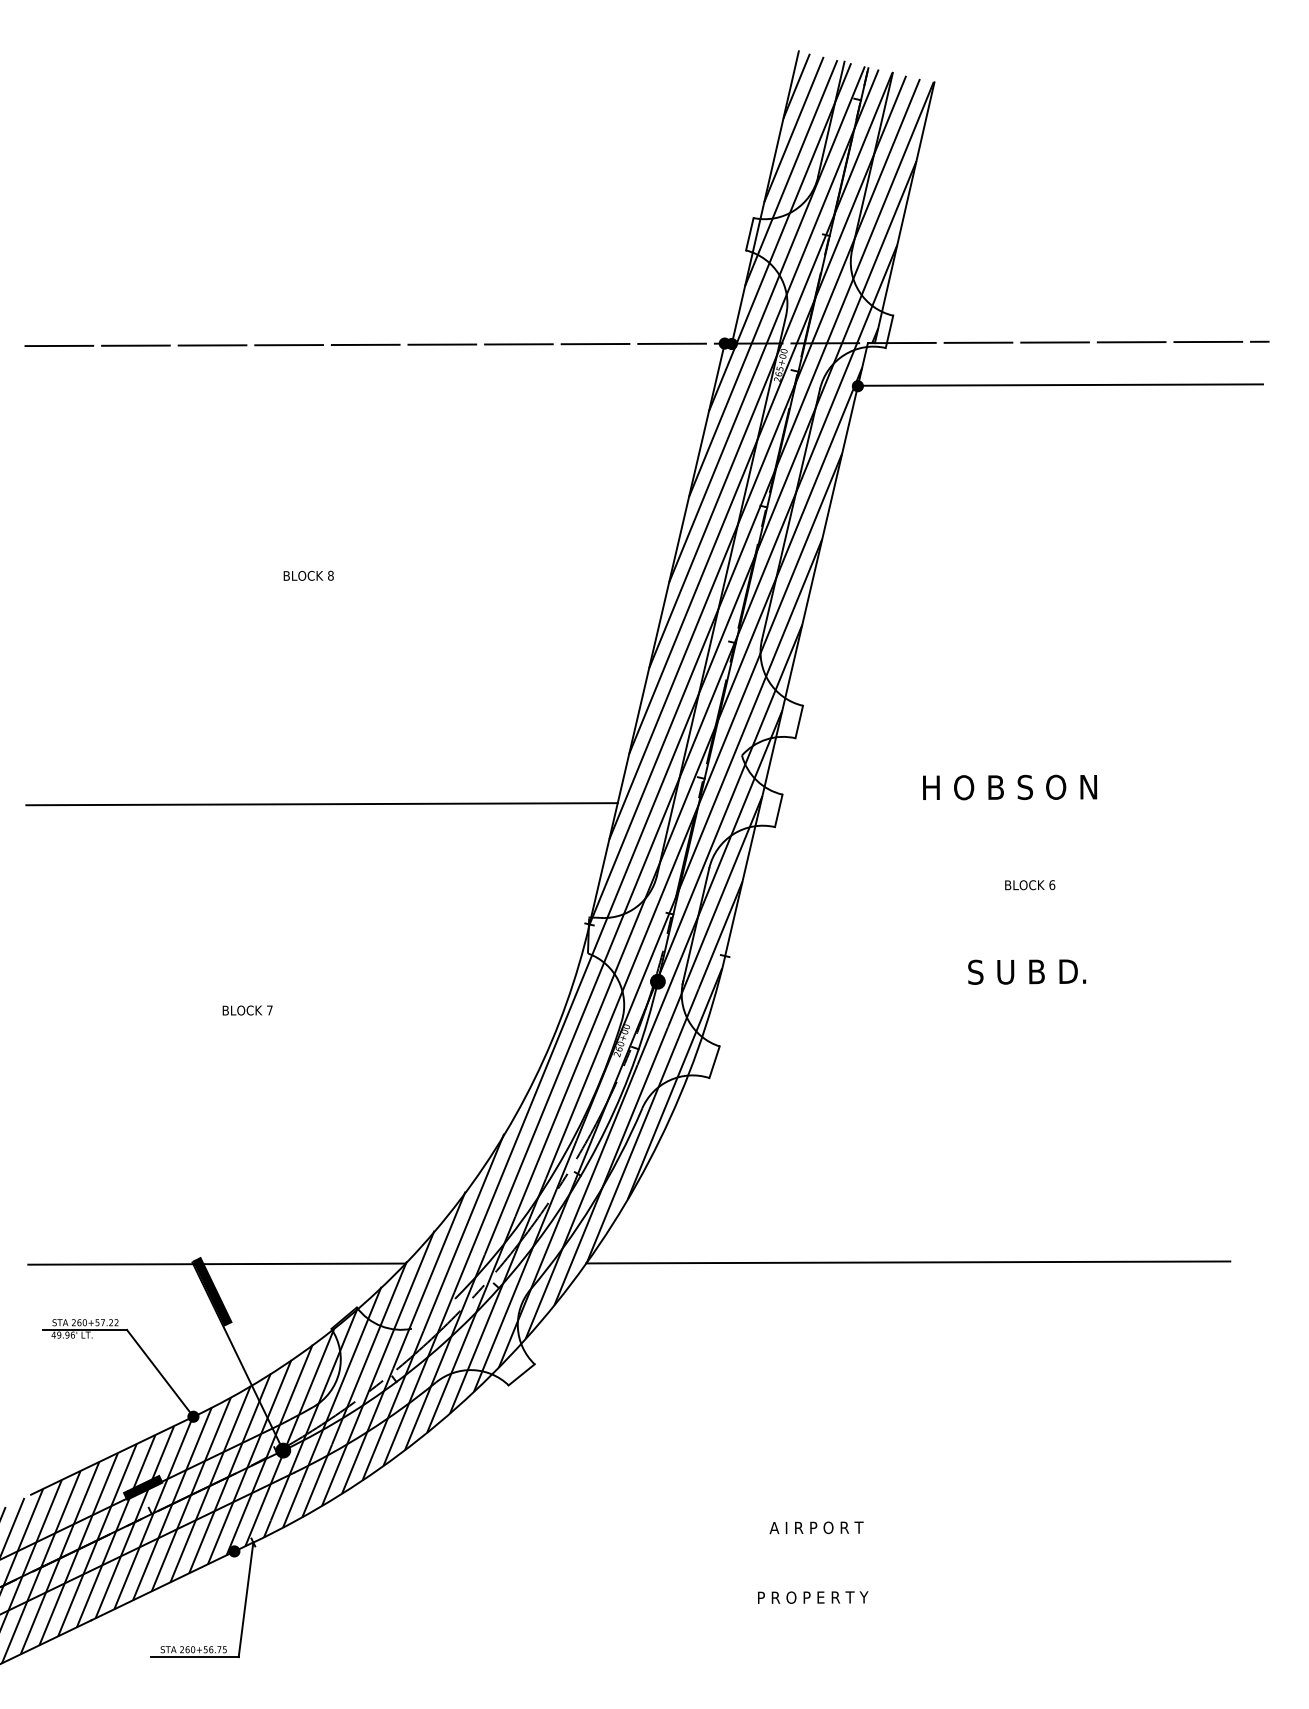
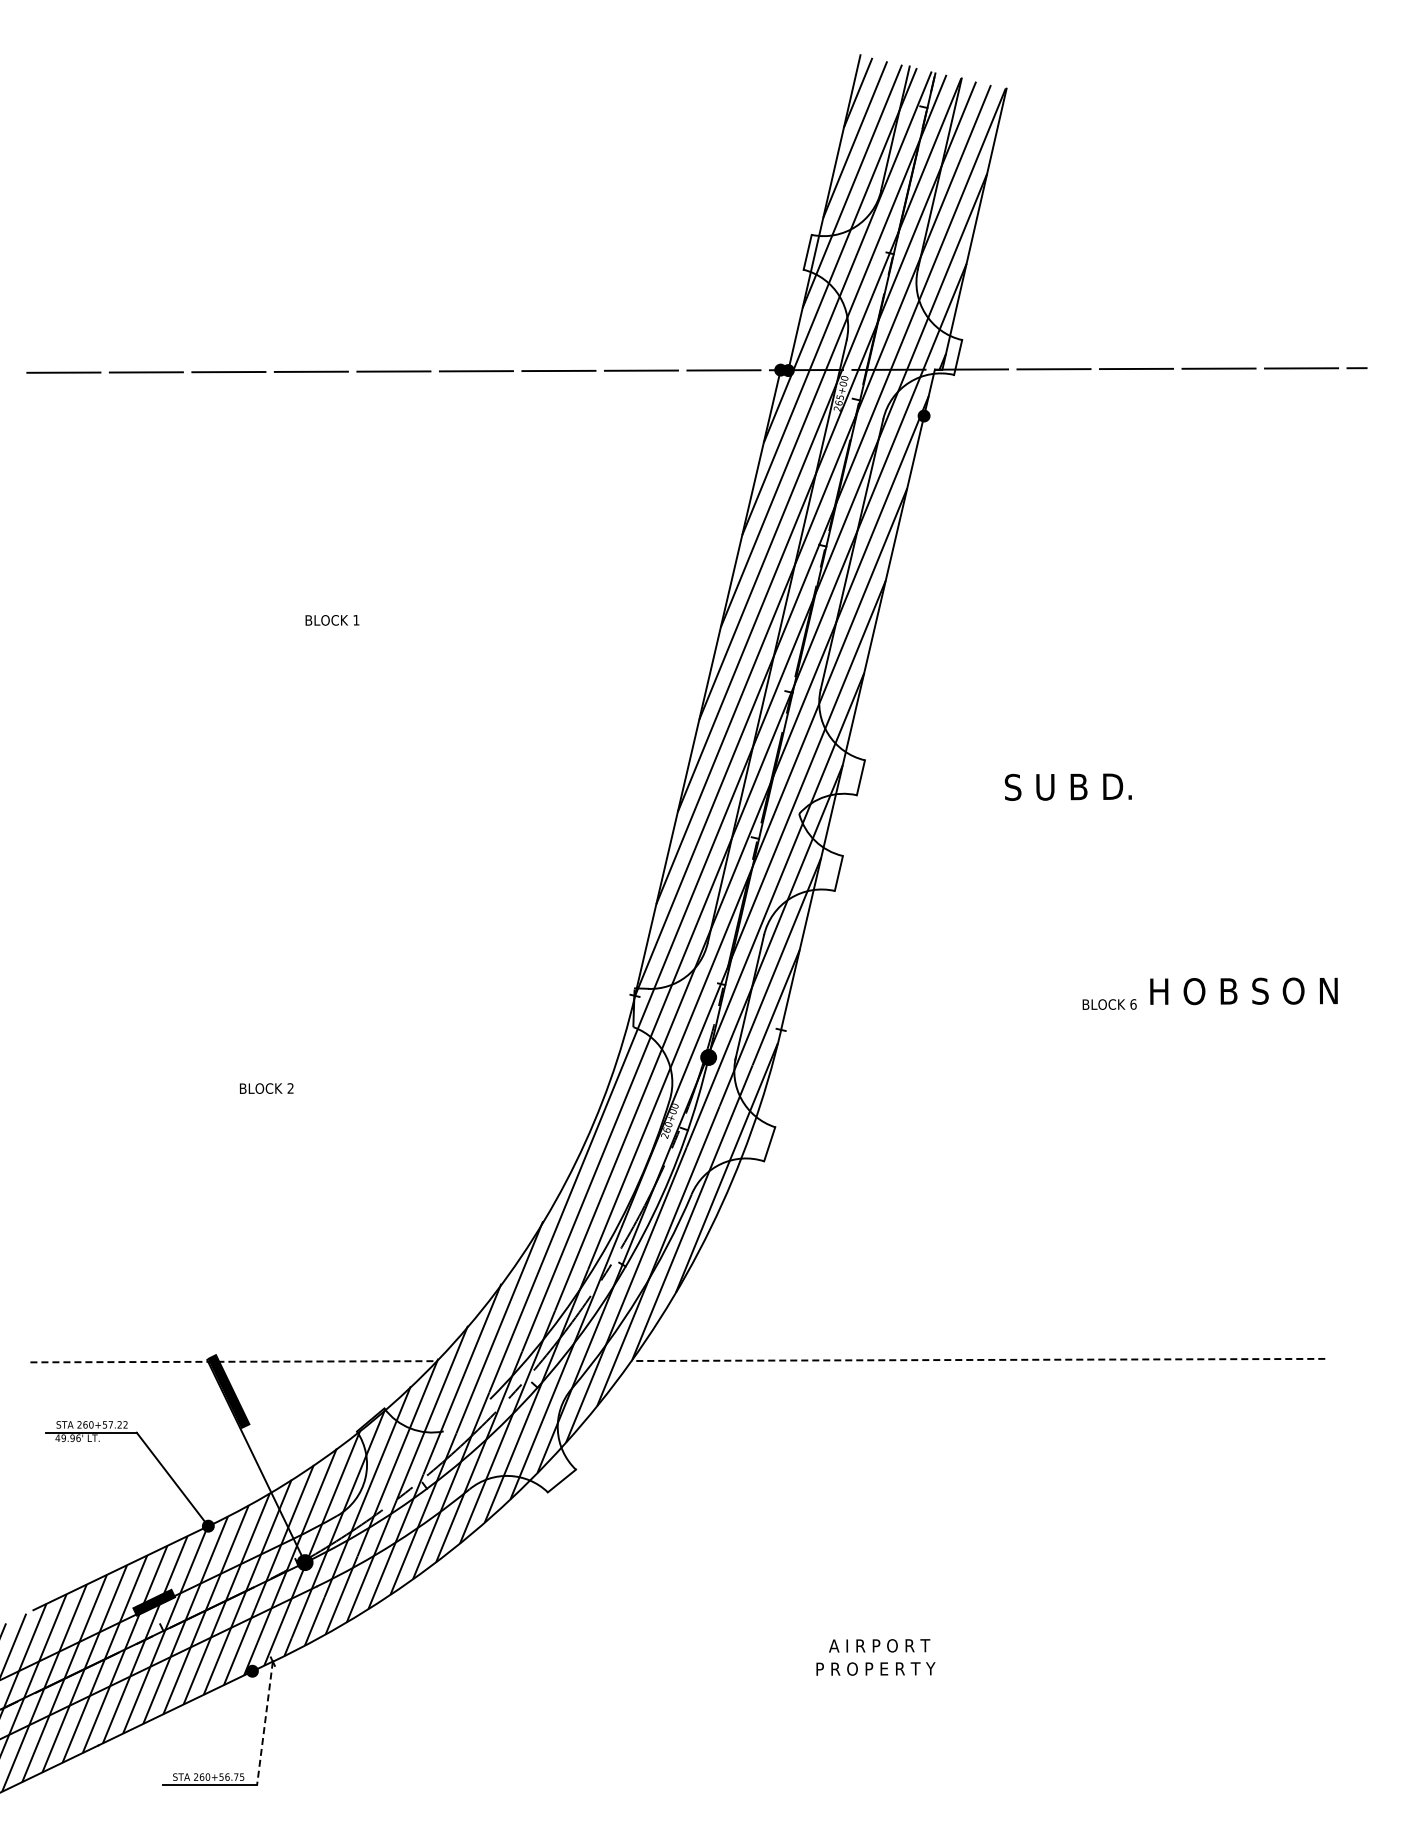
line: (1060, 384) -> (1142, 414), removed
text: (330, 575) -> (356, 619), 8 -> 1
text: (1009, 787) -> (1243, 991), moved
line: (321, 804) -> (346, 866), removed
text: (1029, 885) -> (1109, 1004), moved
text: (1026, 971) -> (1067, 786), moved
text: (269, 1010) -> (290, 1088), 7 -> 2
line: (908, 1262) -> (978, 1359), solid -> dashed
line: (217, 1263) -> (234, 1361), solid -> dashed
text: (812, 1597) -> (875, 1668), moved
line: (245, 1599) -> (264, 1723), solid -> dashed

